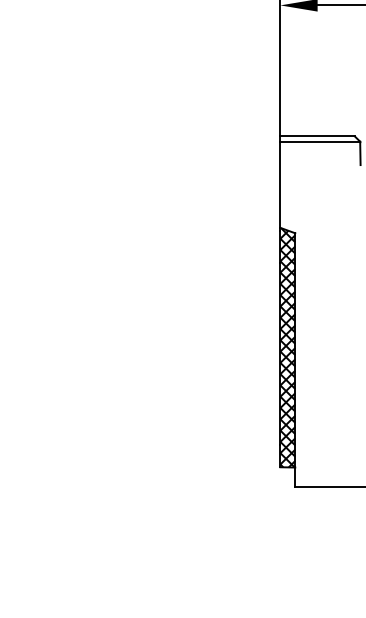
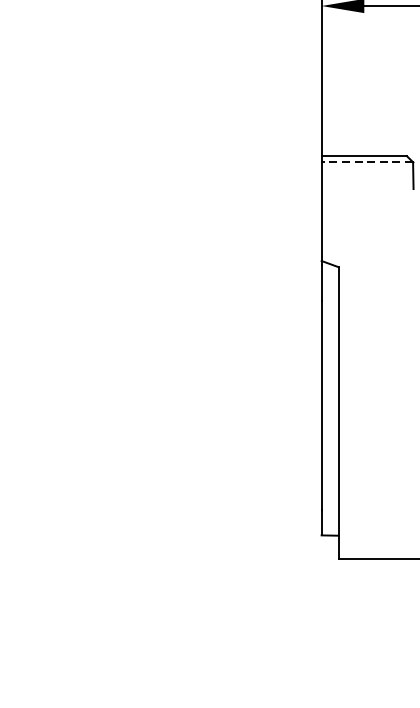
line: (320, 141) -> (367, 162), solid -> dashed
hatch: (287, 347) -> (329, 398), removed

